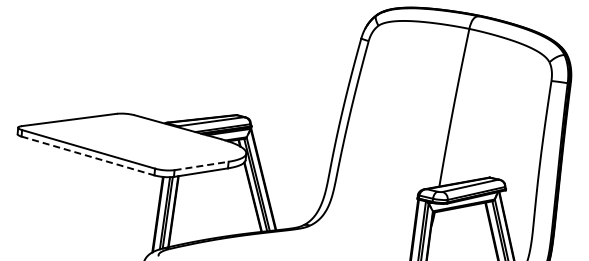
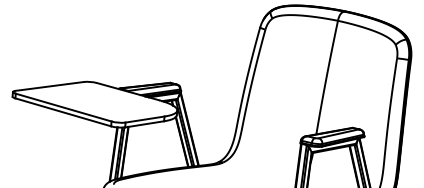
line: (88, 156) -> (63, 112), dashed -> solid
line: (202, 165) -> (145, 119), dashed -> solid

